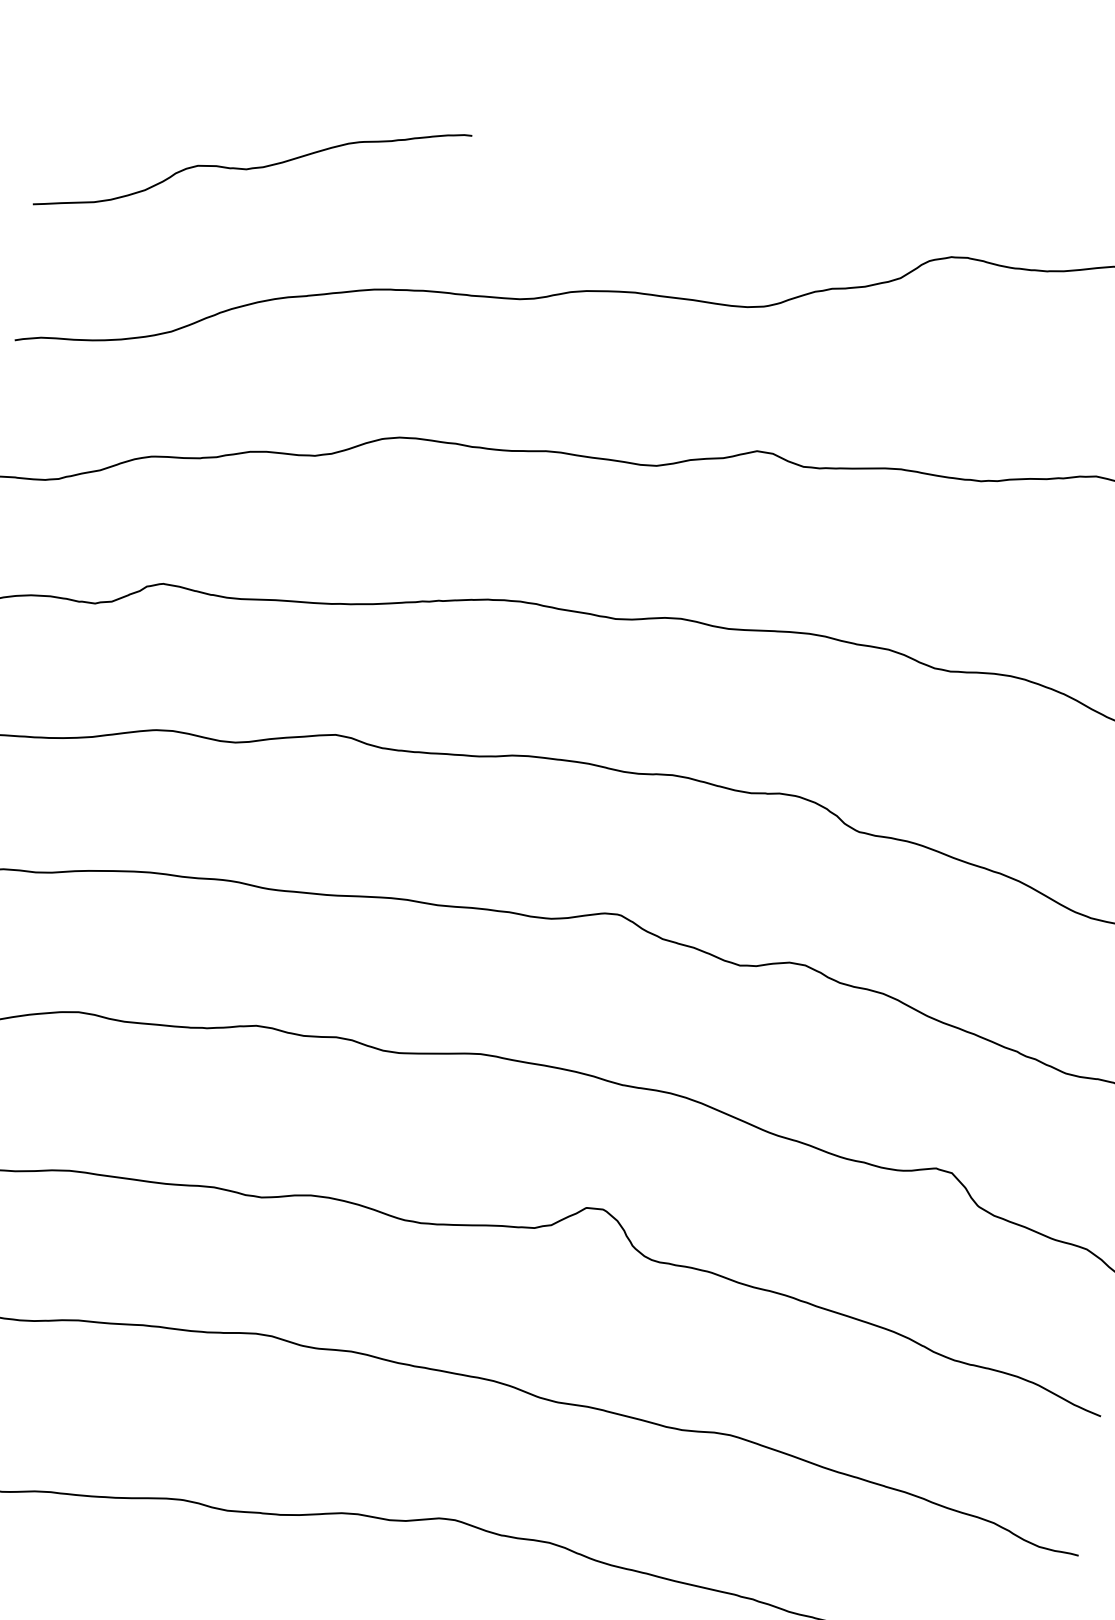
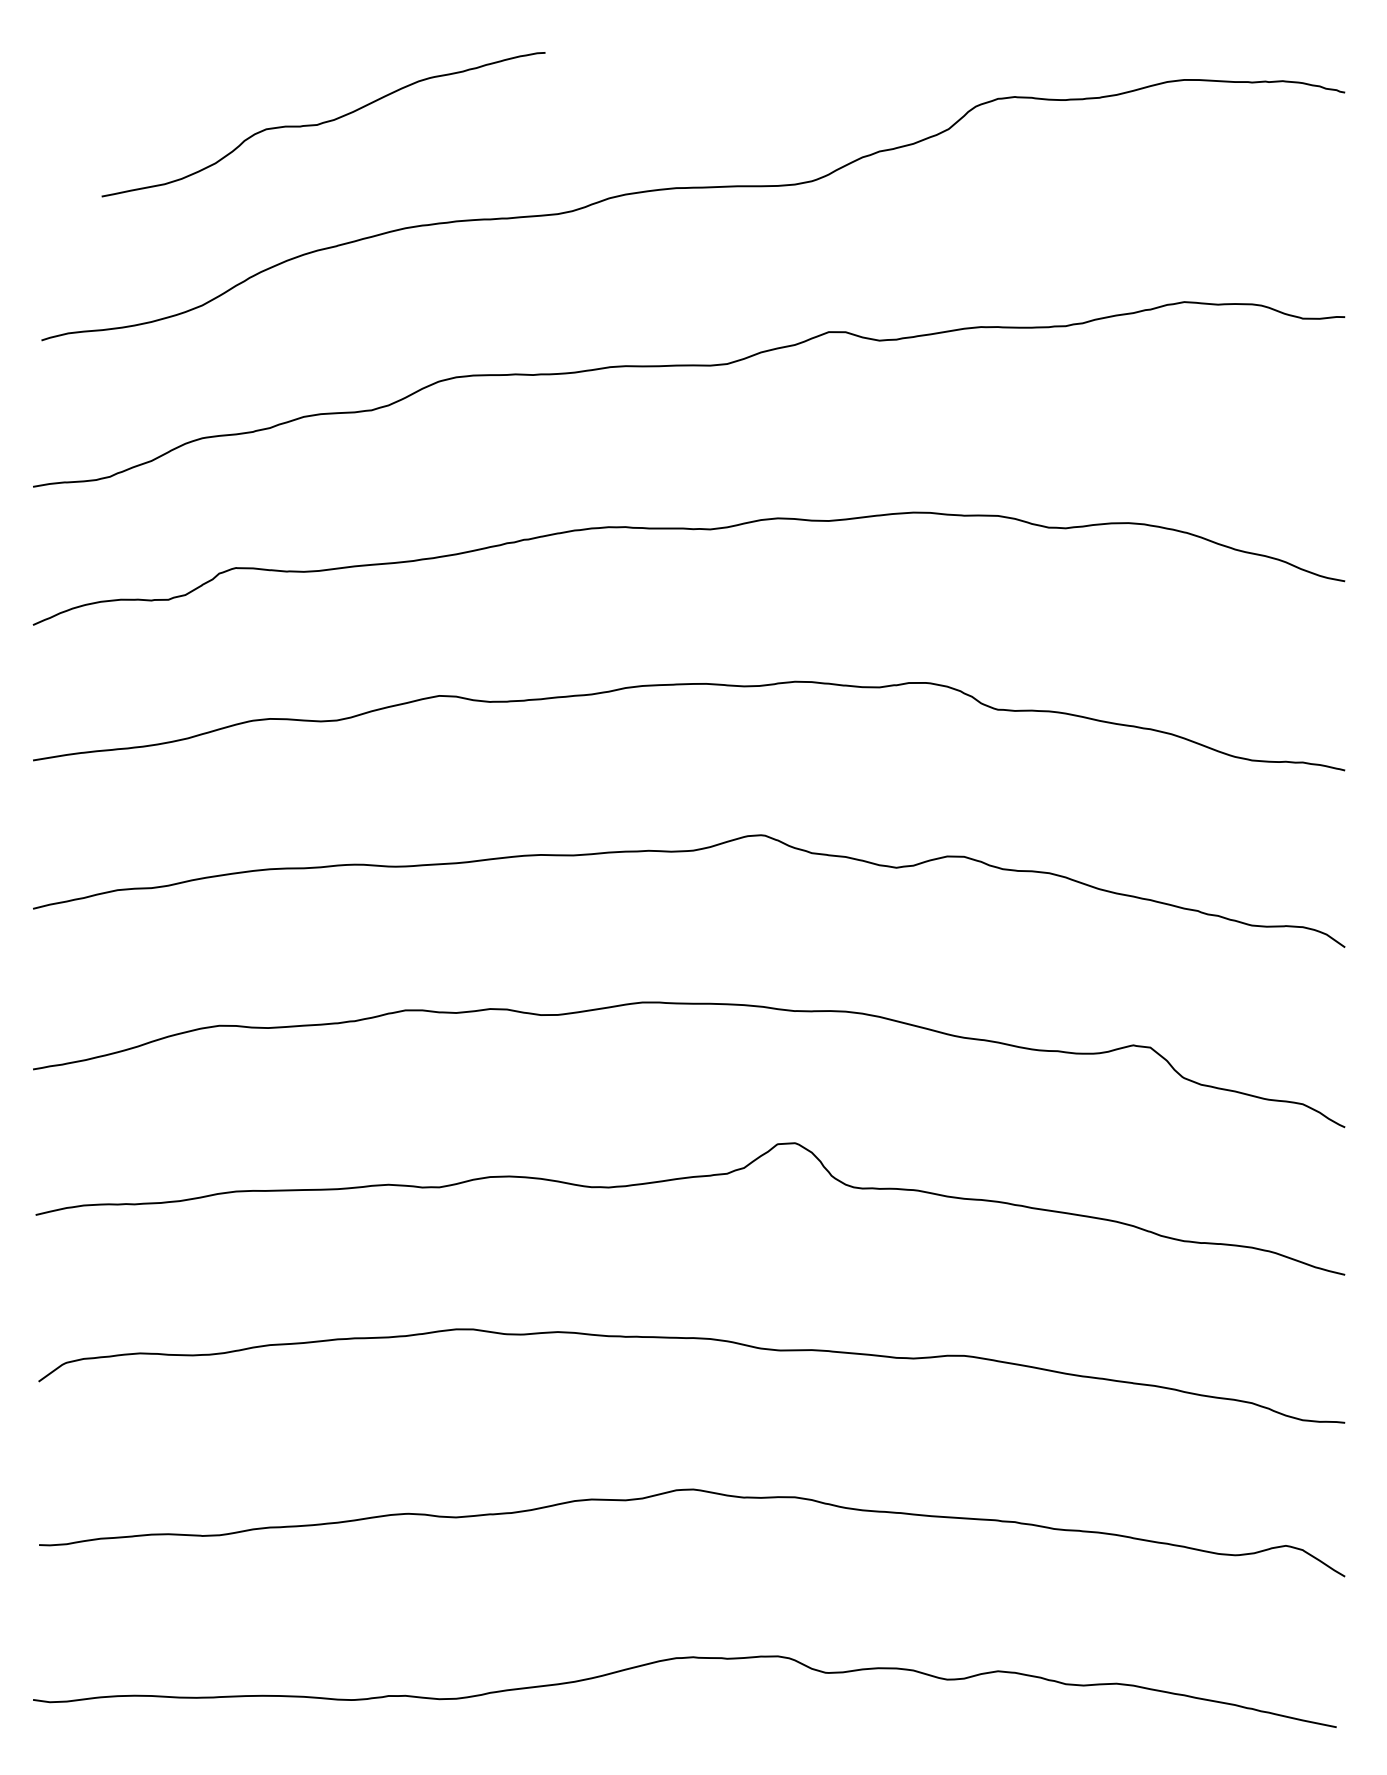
curve: (252, 168) -> (323, 123), moved

